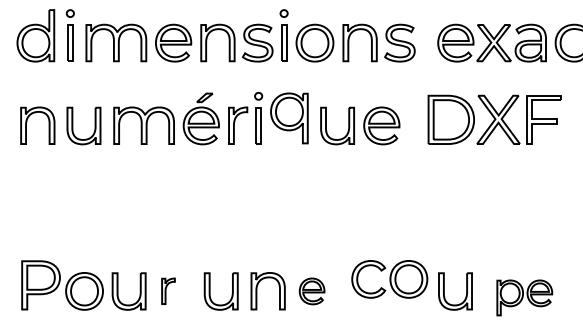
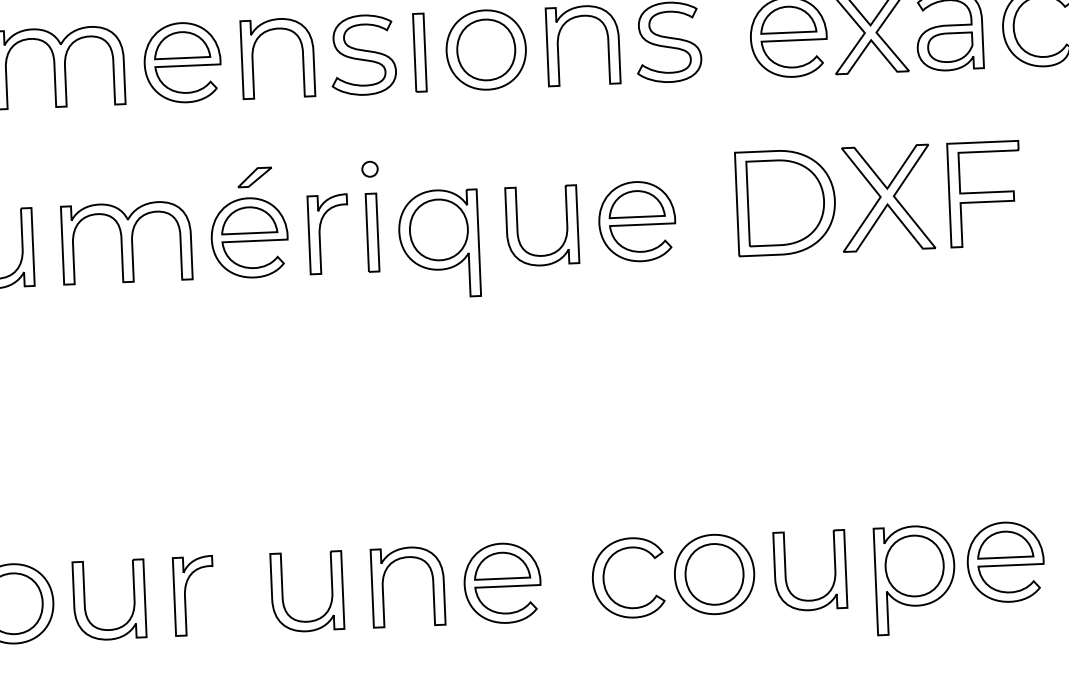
part: (289, 118) -> (439, 244), moved
part: (389, 279) -> (672, 576), moved
part: (168, 291) -> (194, 596), size x1.43
part: (311, 291) -> (501, 583), size x1.43
part: (524, 297) -> (959, 577), size x1.43

